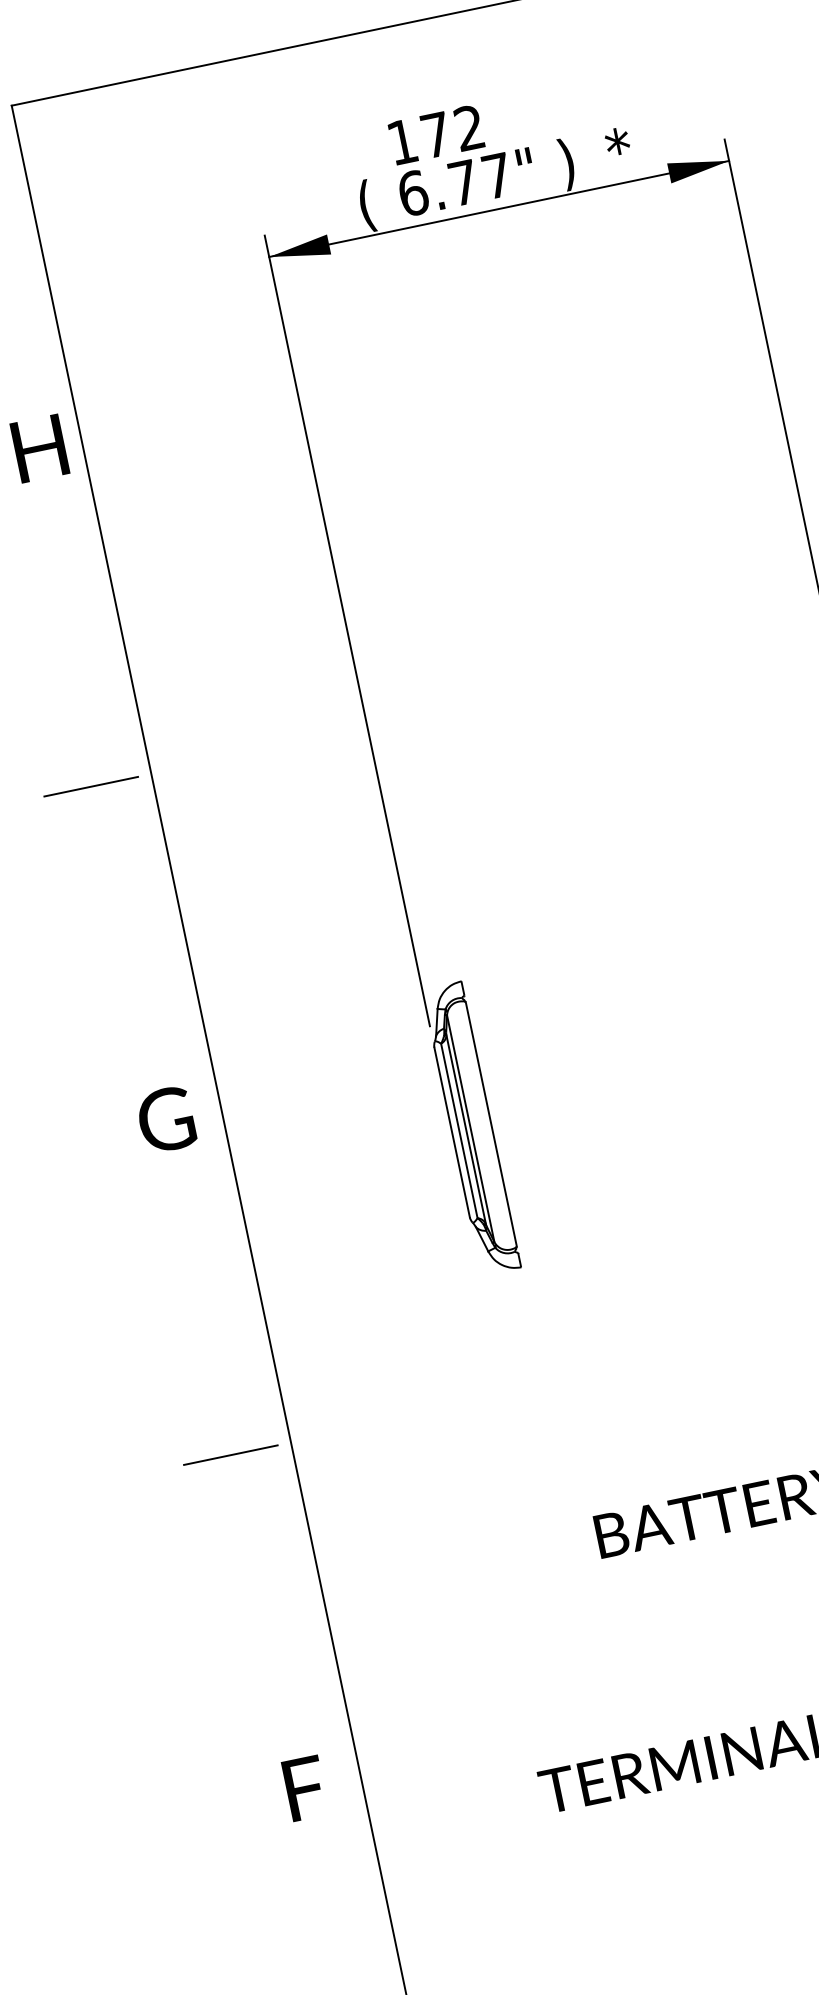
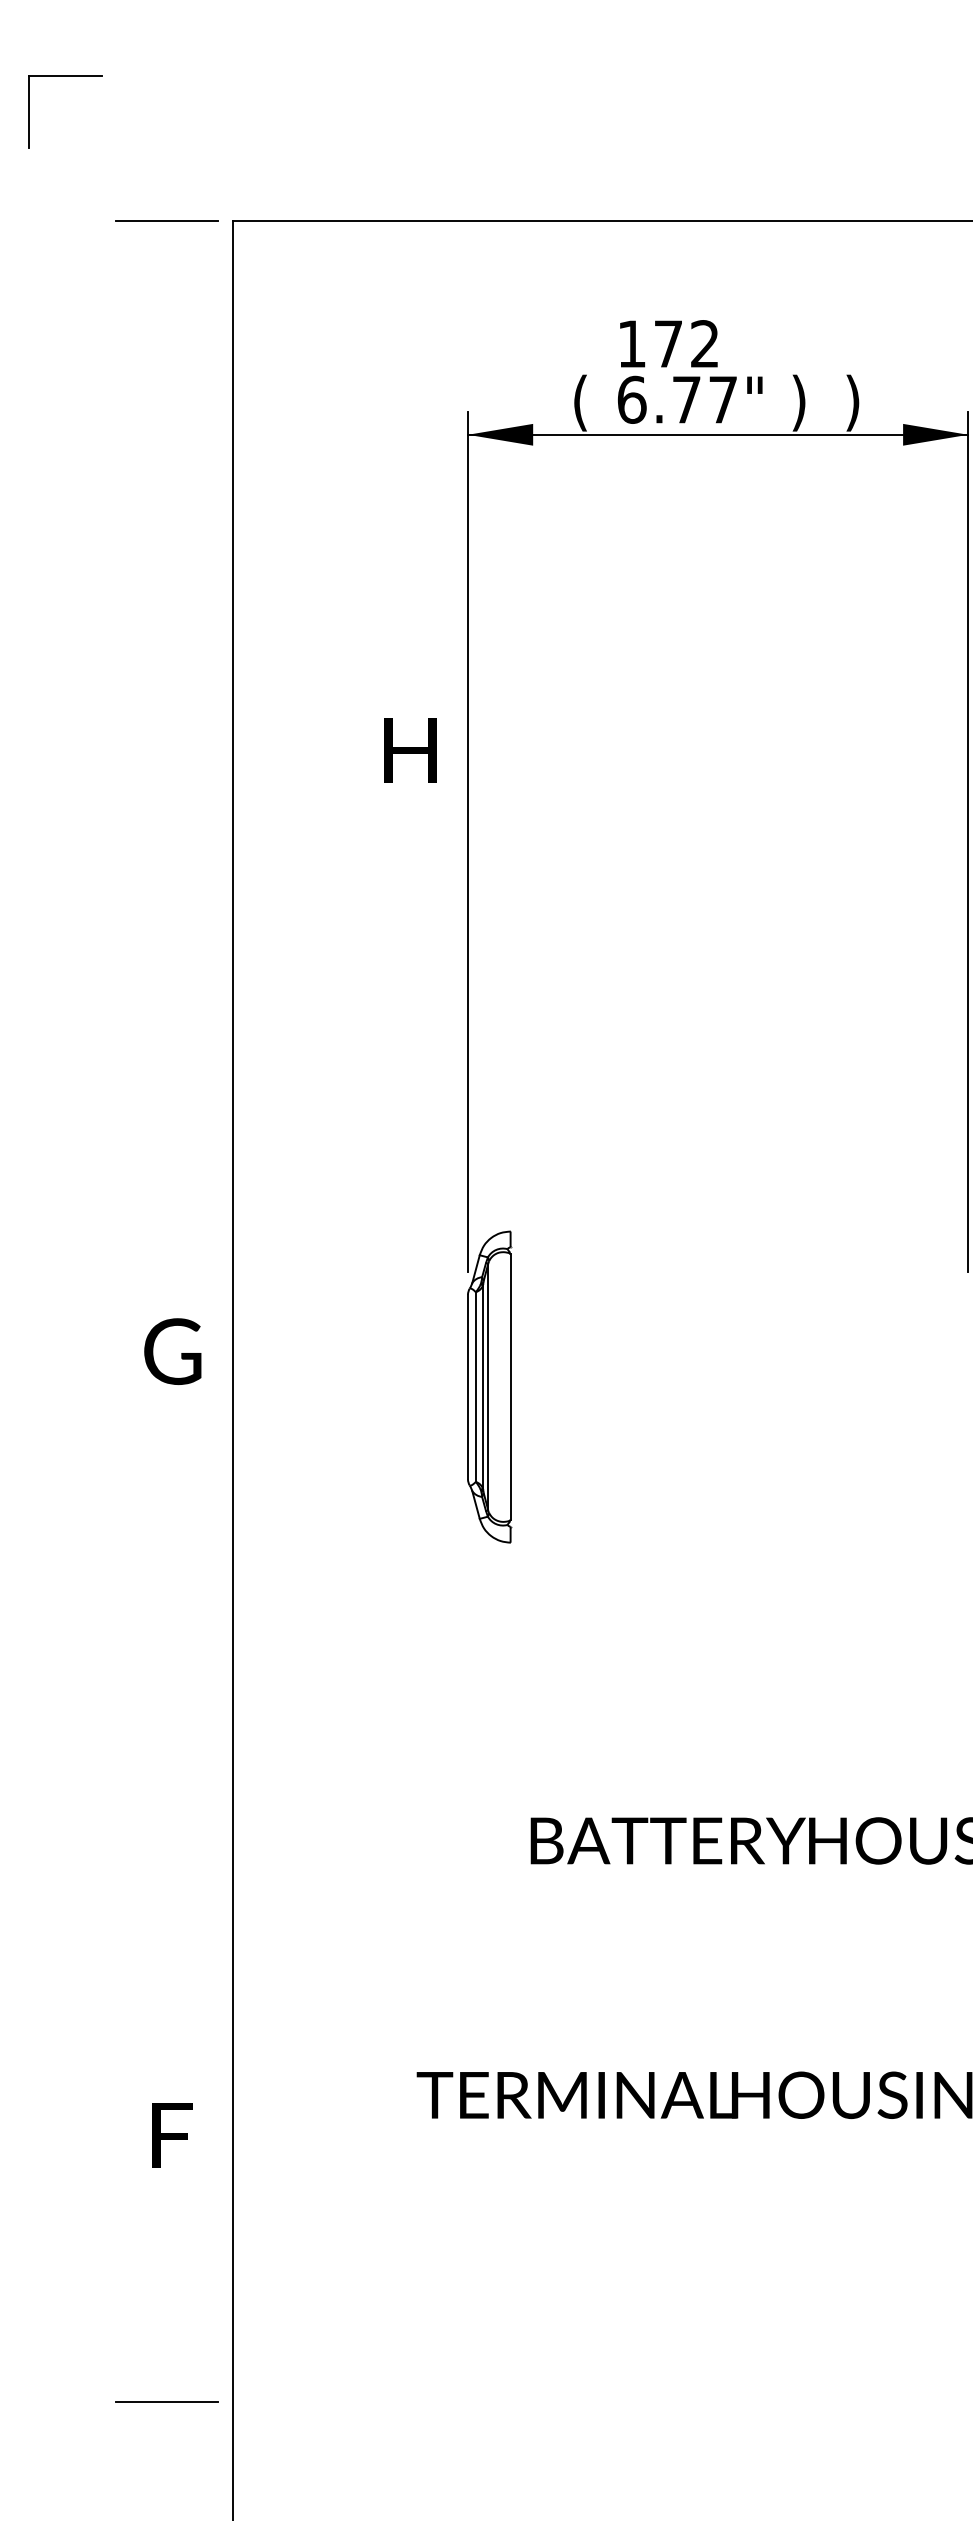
text: (619, 152) -> (855, 402), * -> )
text: (40, 448) -> (410, 750), moved
line: (91, 786) -> (167, 948), removed
text: (165, 1119) -> (172, 1351), moved
line: (231, 1455) -> (167, 1675), removed
text: (305, 1788) -> (172, 2135), moved

